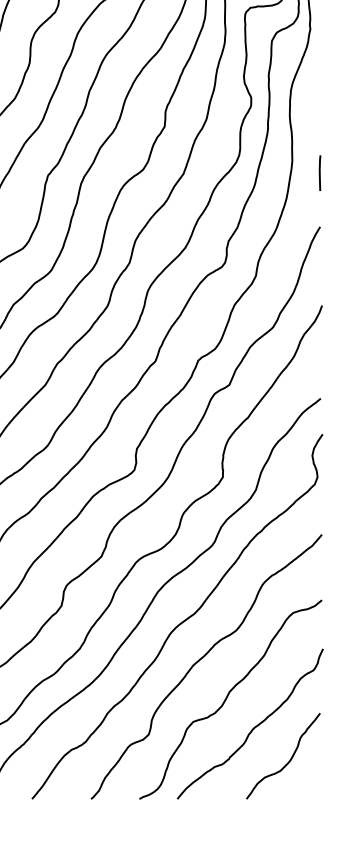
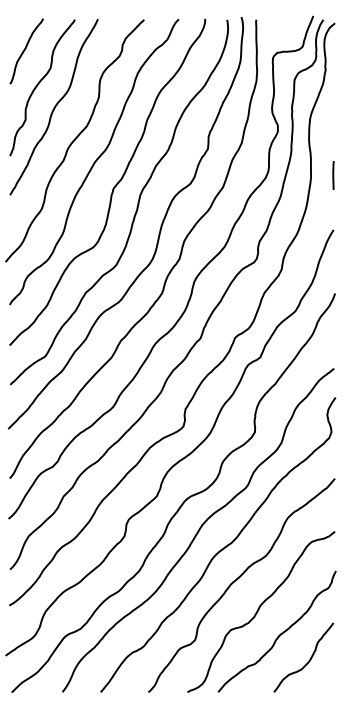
line: (320, 173) -> (333, 175), moved

